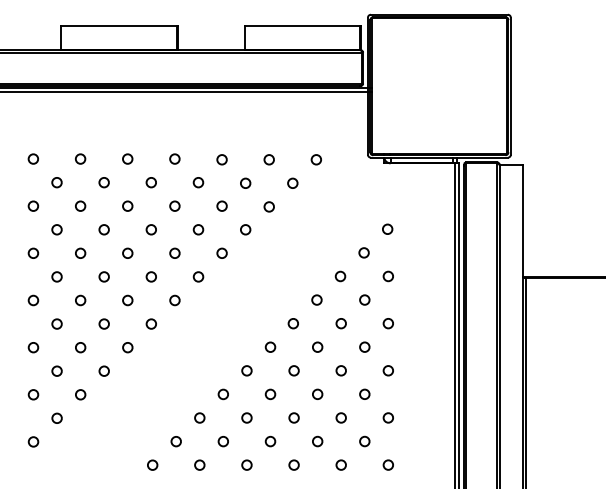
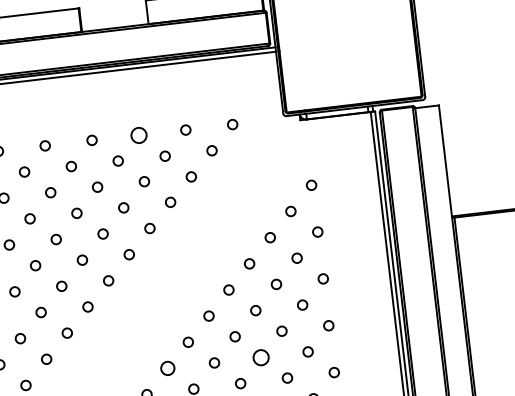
circle: (221, 159) -> (138, 135), size x1.6
circle: (317, 393) -> (261, 356), size x1.6
circle: (222, 394) -> (166, 368), size x1.4

